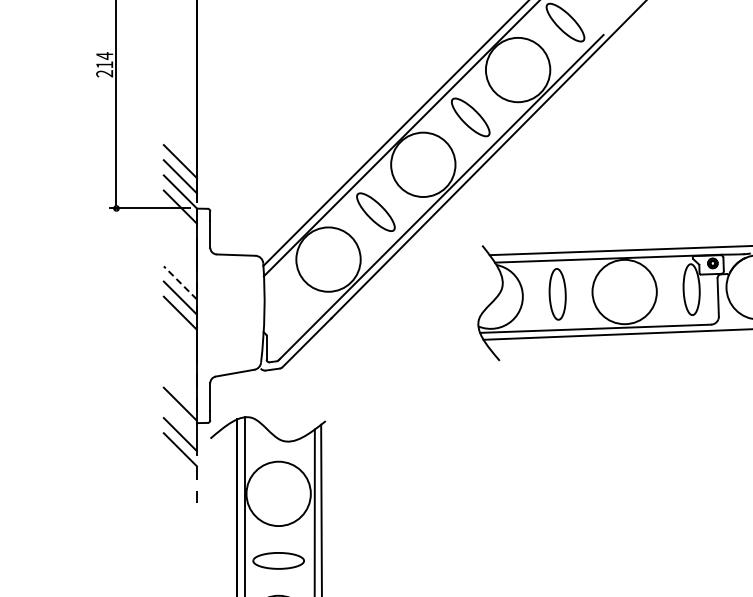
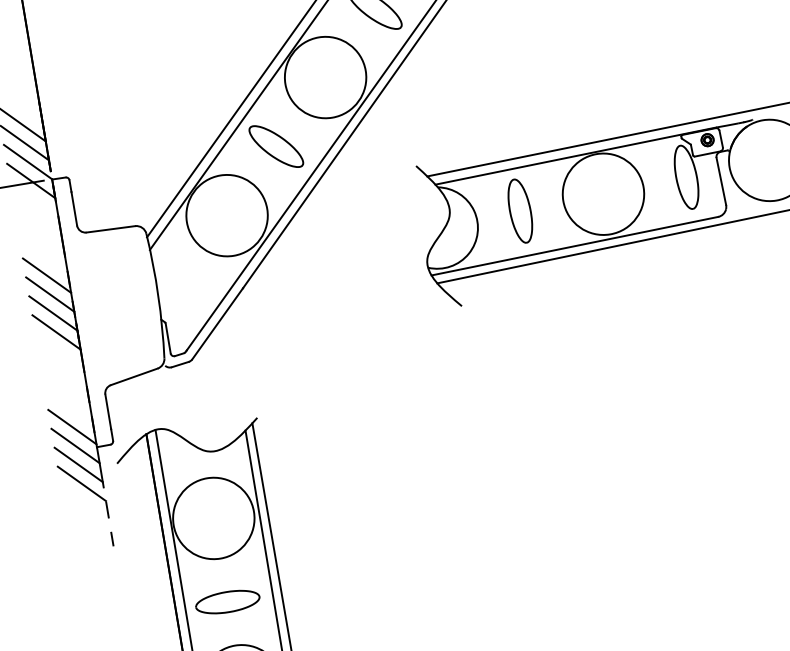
line: (180, 282) -> (47, 275), dashed -> solid
line: (179, 327) -> (55, 331), added
line: (179, 418) -> (74, 445), added

